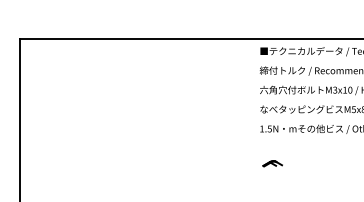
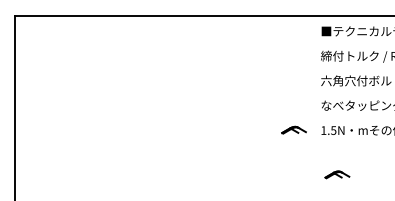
part: (238, 128) -> (293, 129), added

